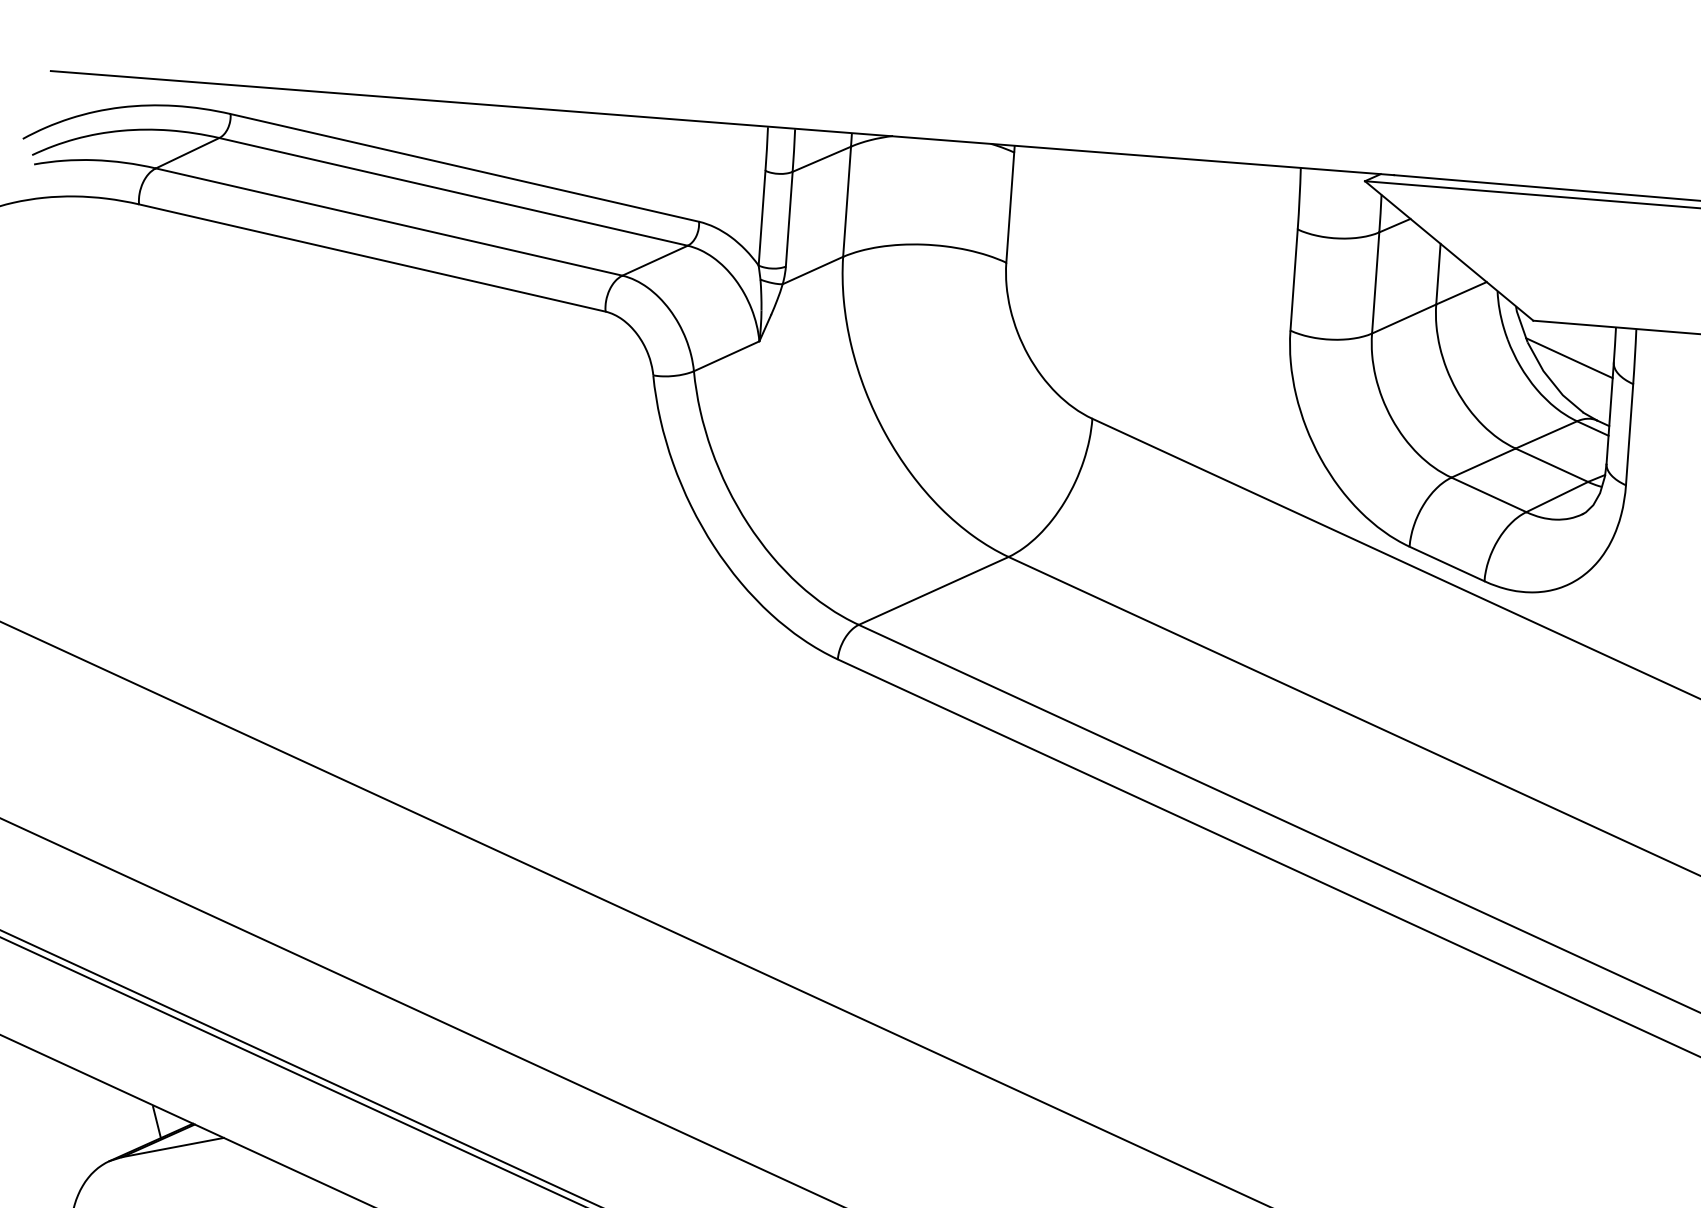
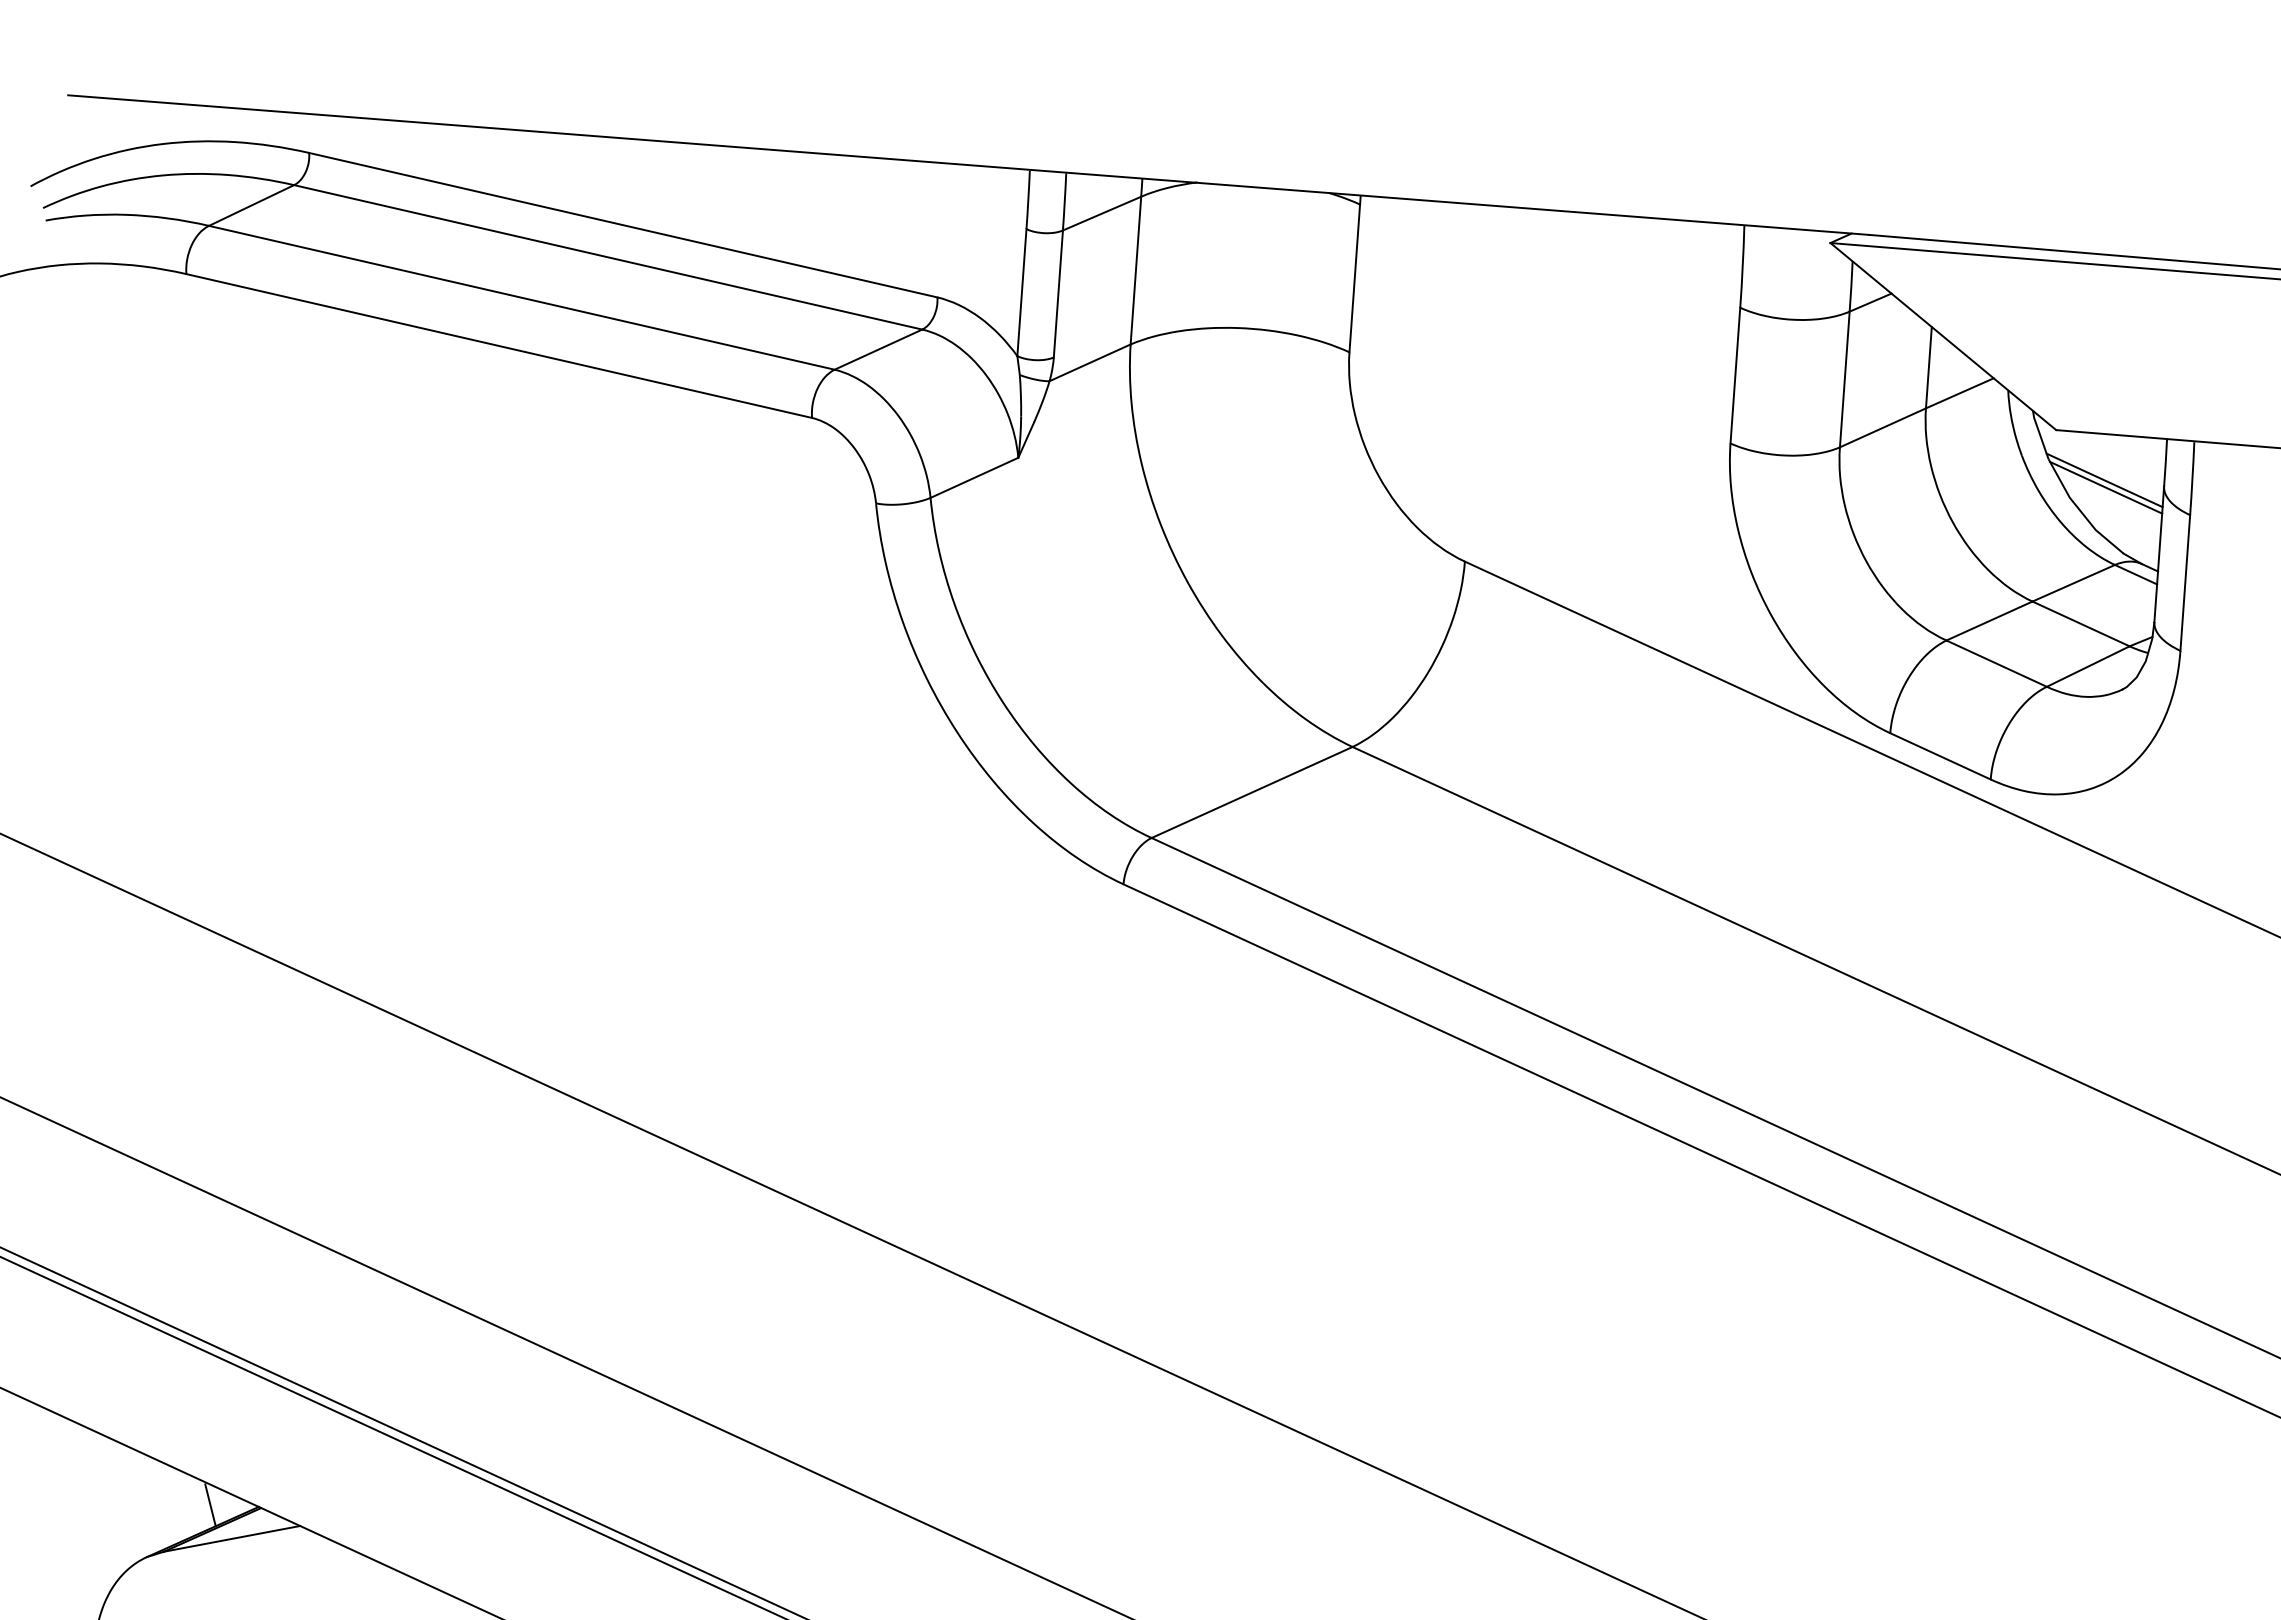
line: (1570, 363) -> (2106, 487), added

